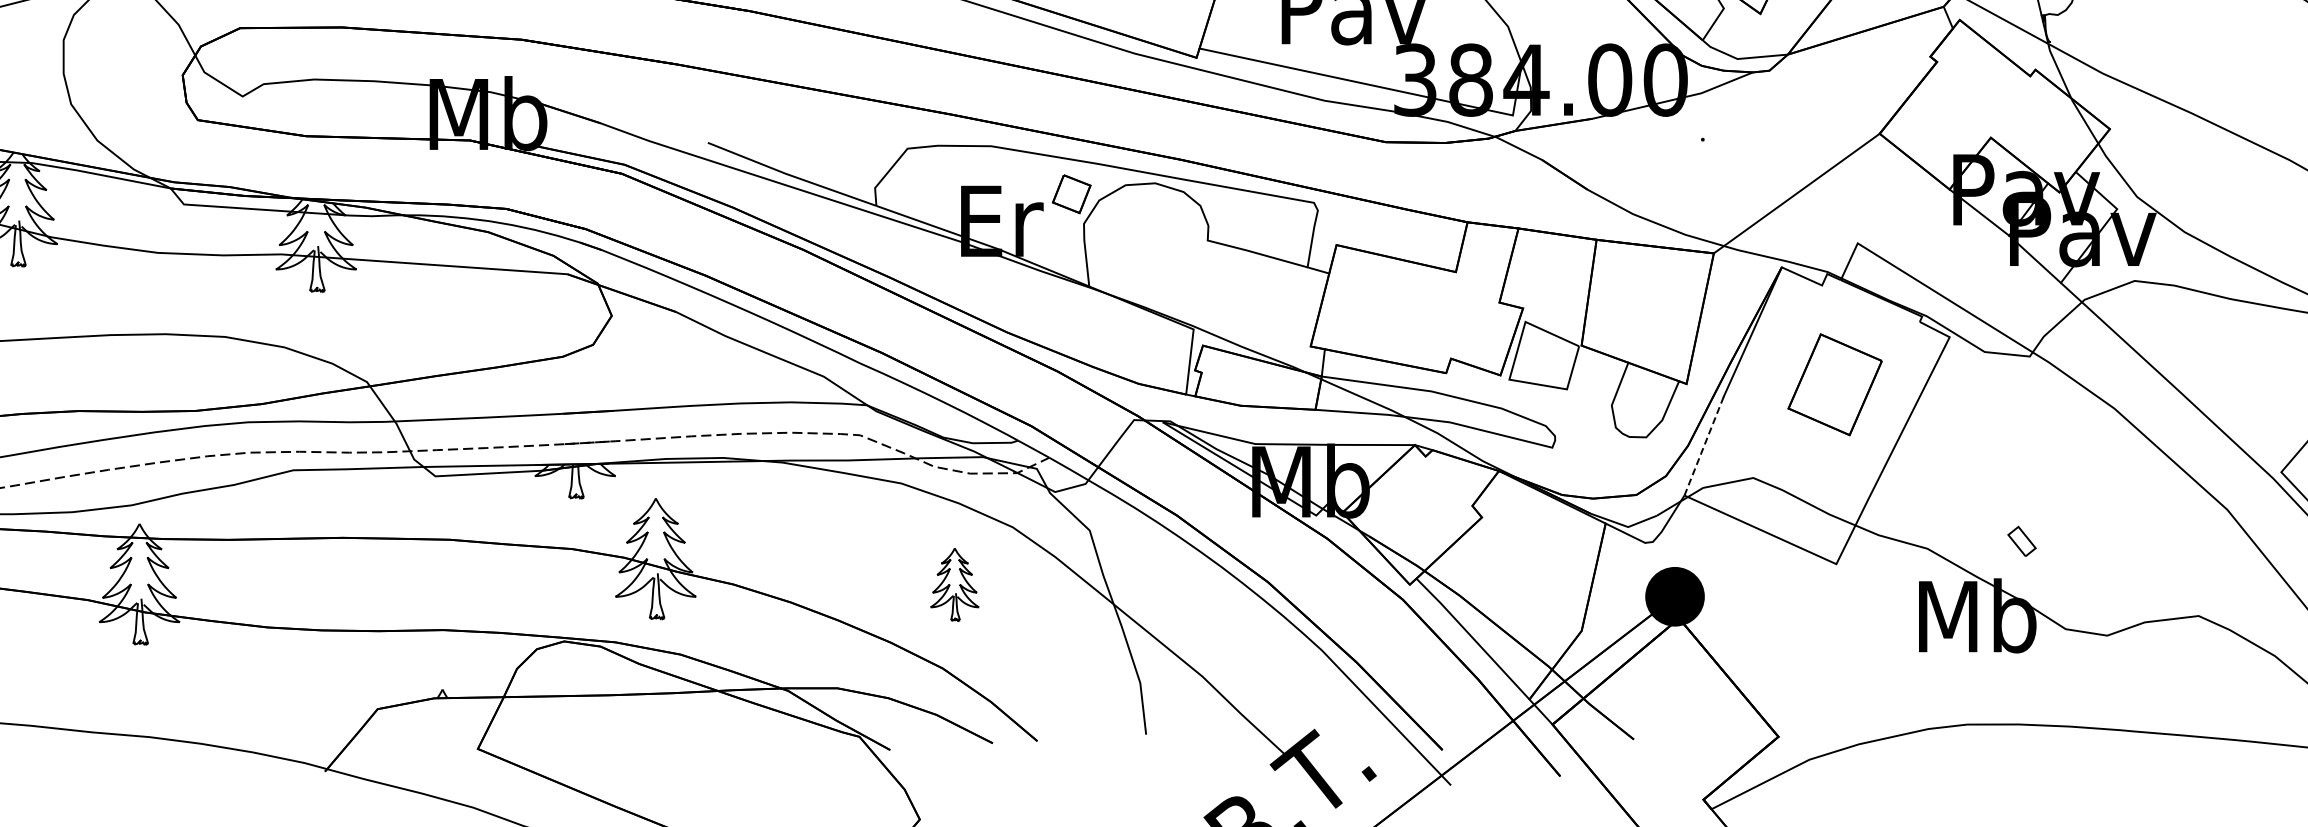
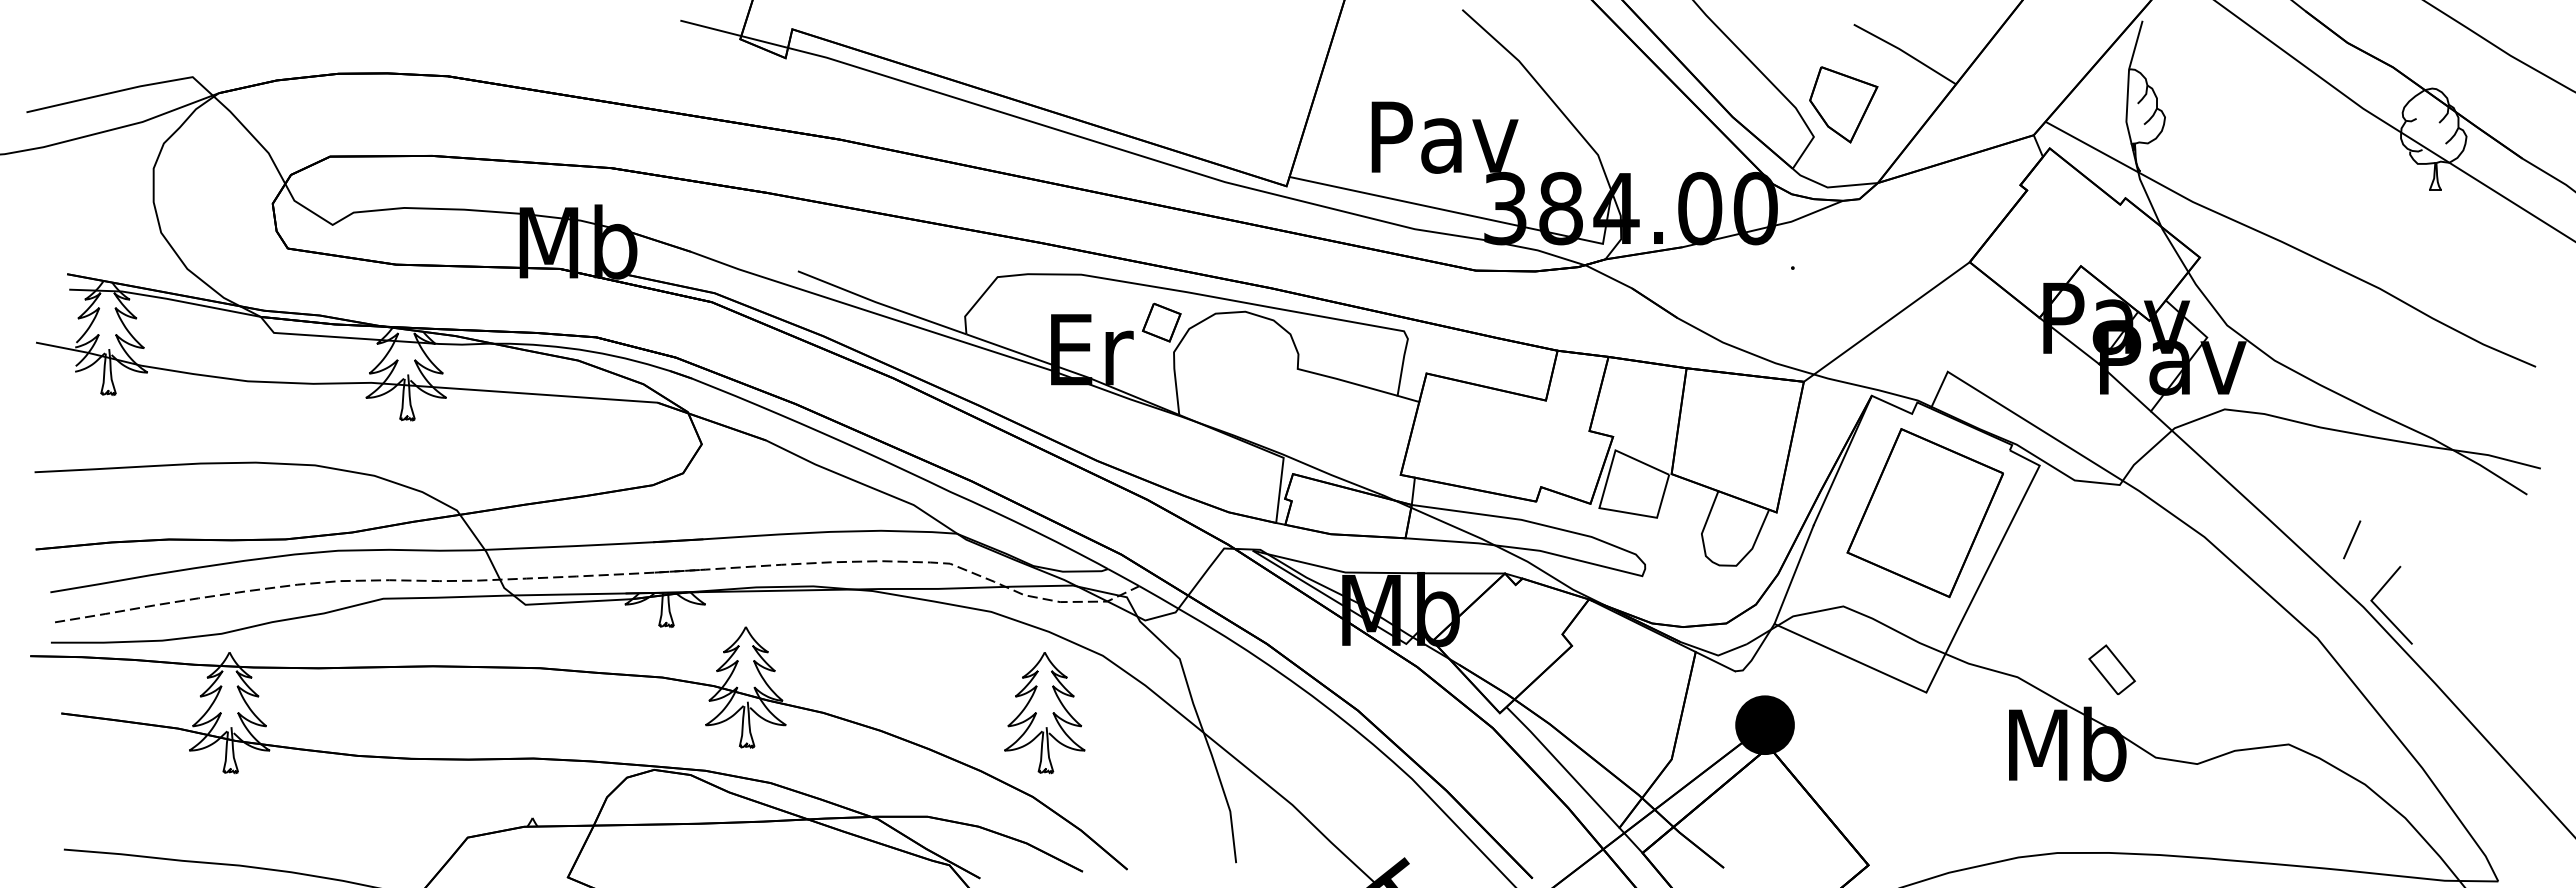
part: (1834, 385) -> (1924, 513), size x1.67
line: (2262, 411) -> (2352, 539), added
line: (1704, 446) -> (1794, 574), dashed -> solid
part: (2021, 541) -> (2111, 669), size x1.67
part: (954, 585) -> (1044, 713), size x1.67

